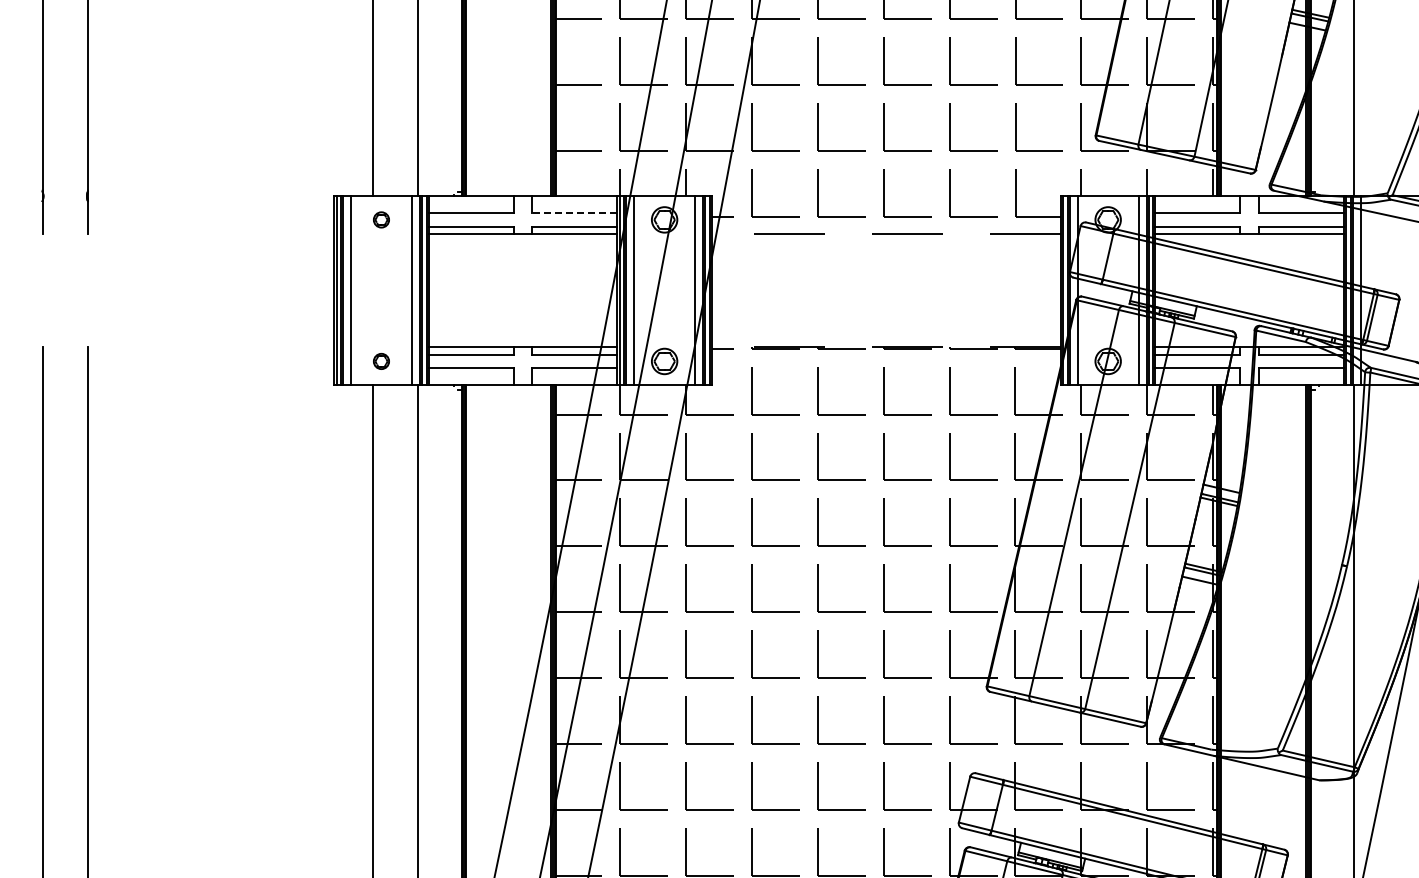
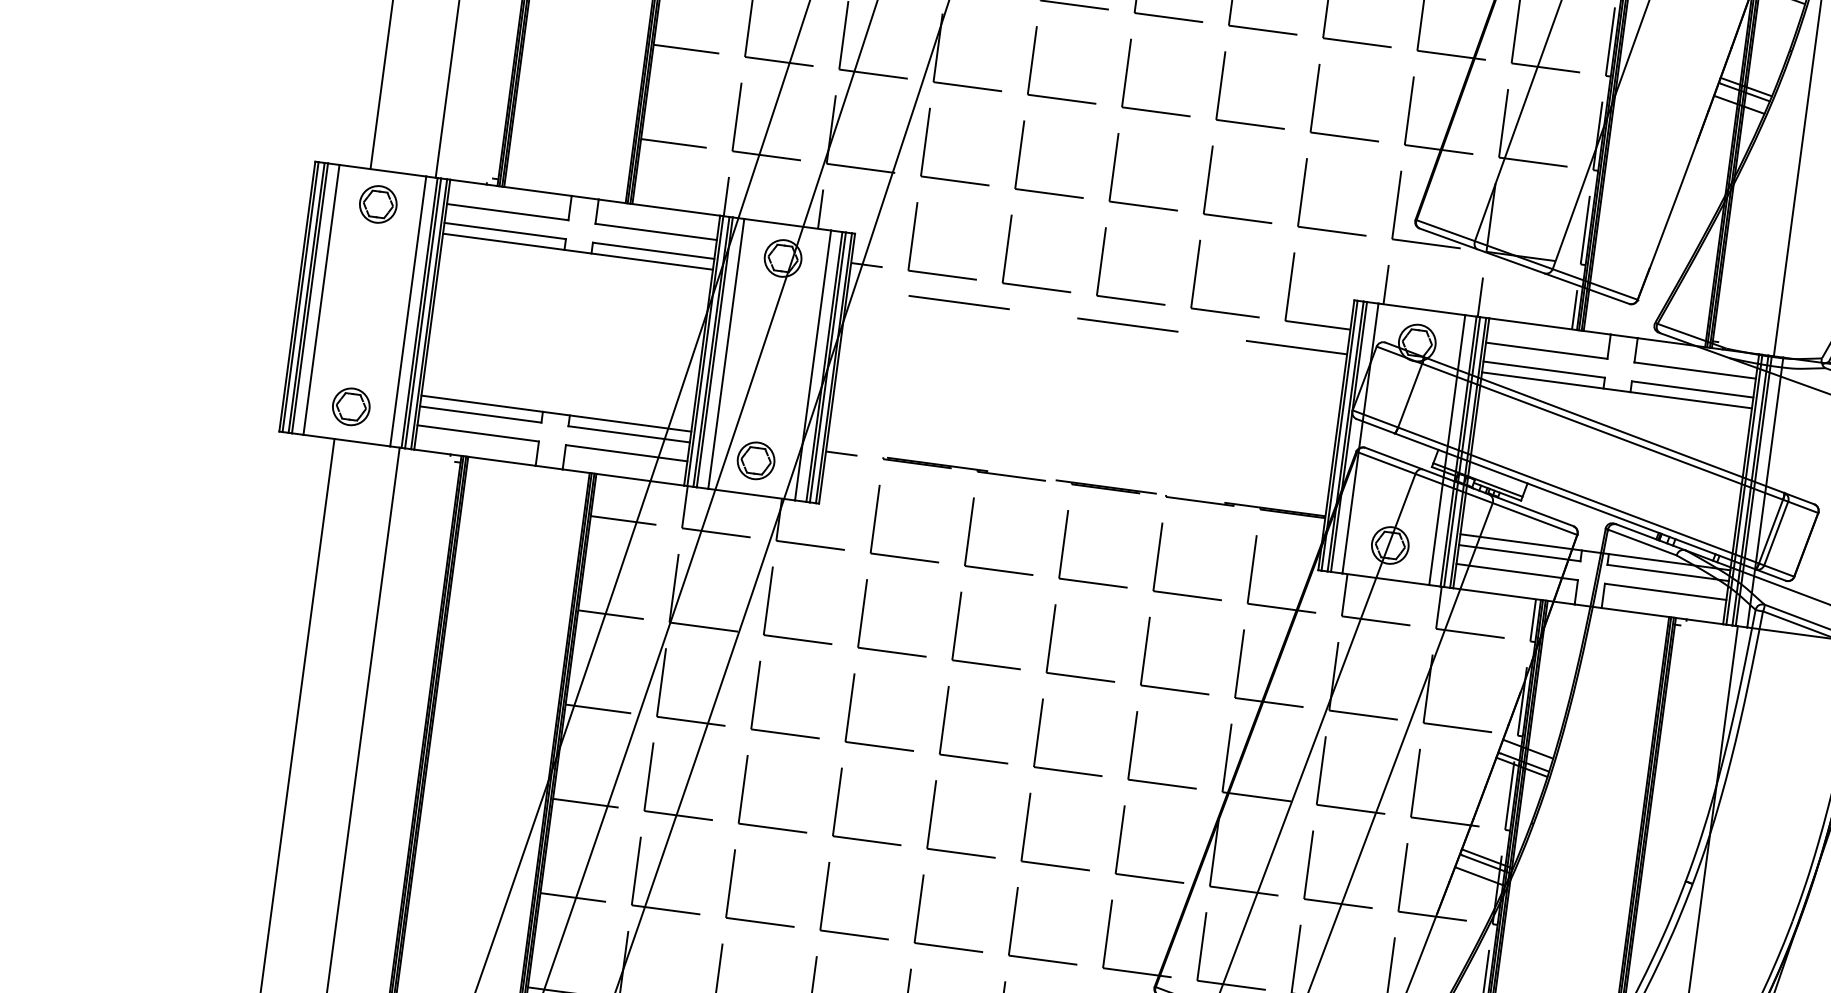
line: (574, 213) -> (655, 232), dashed -> solid
part: (381, 219) -> (378, 203), size x1.67
part: (381, 361) -> (351, 406), size x1.67

